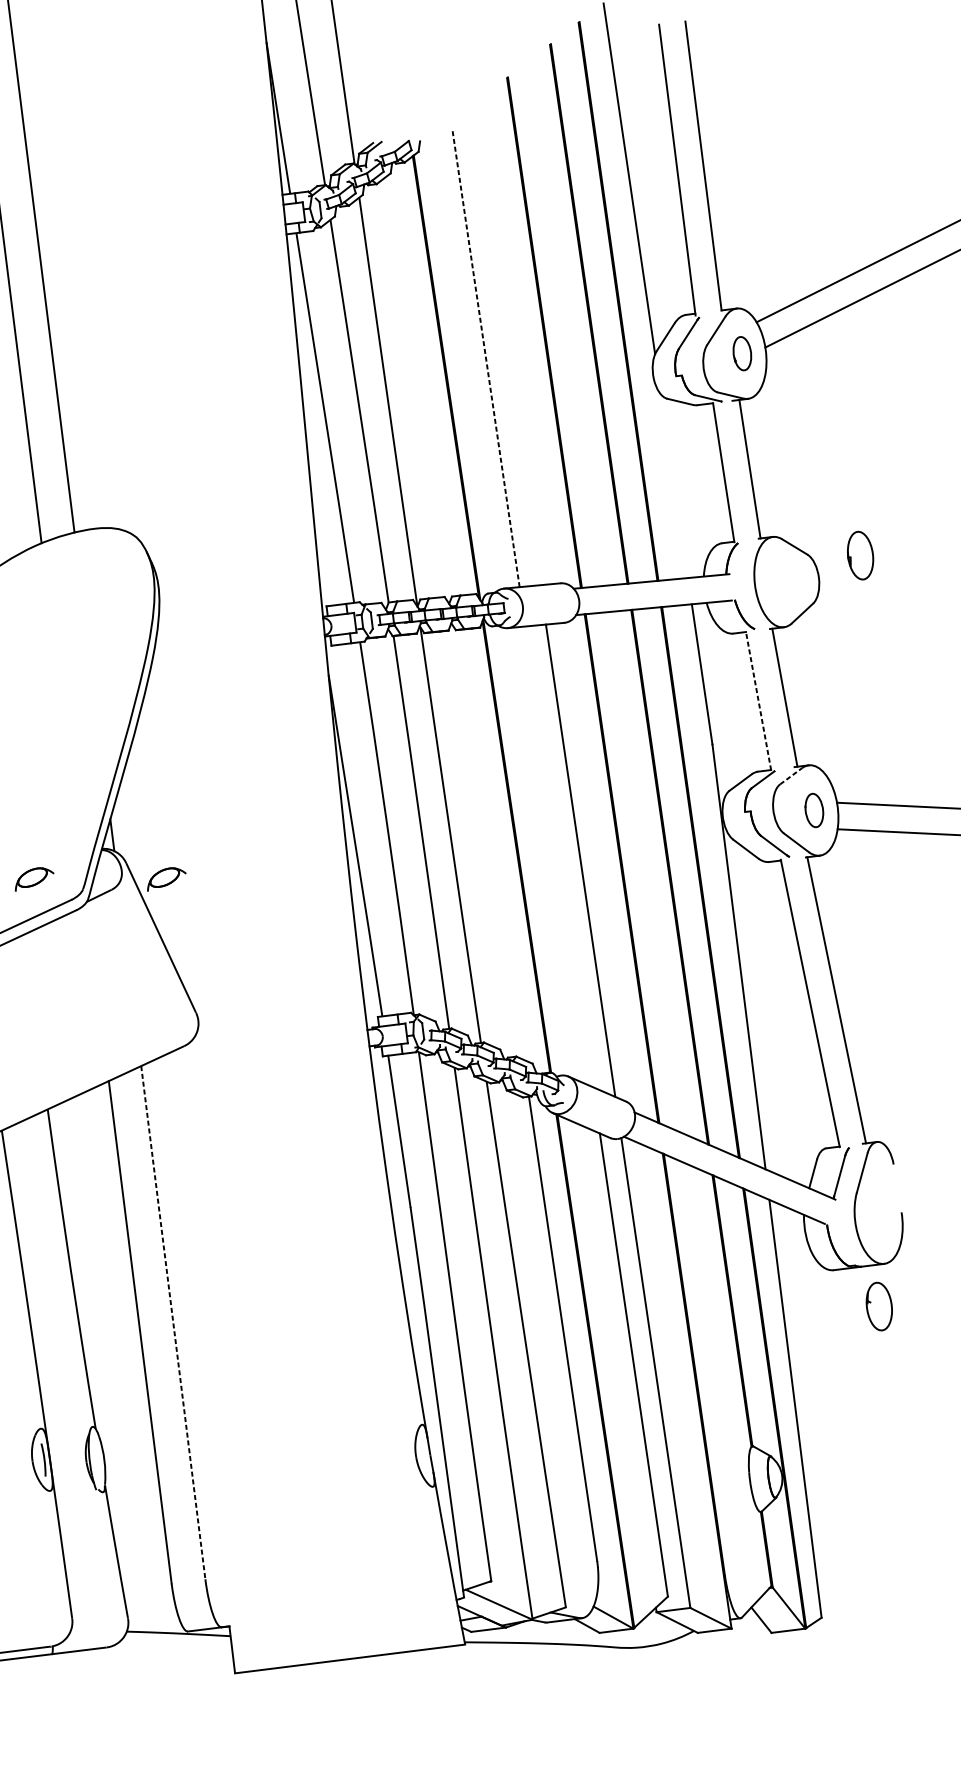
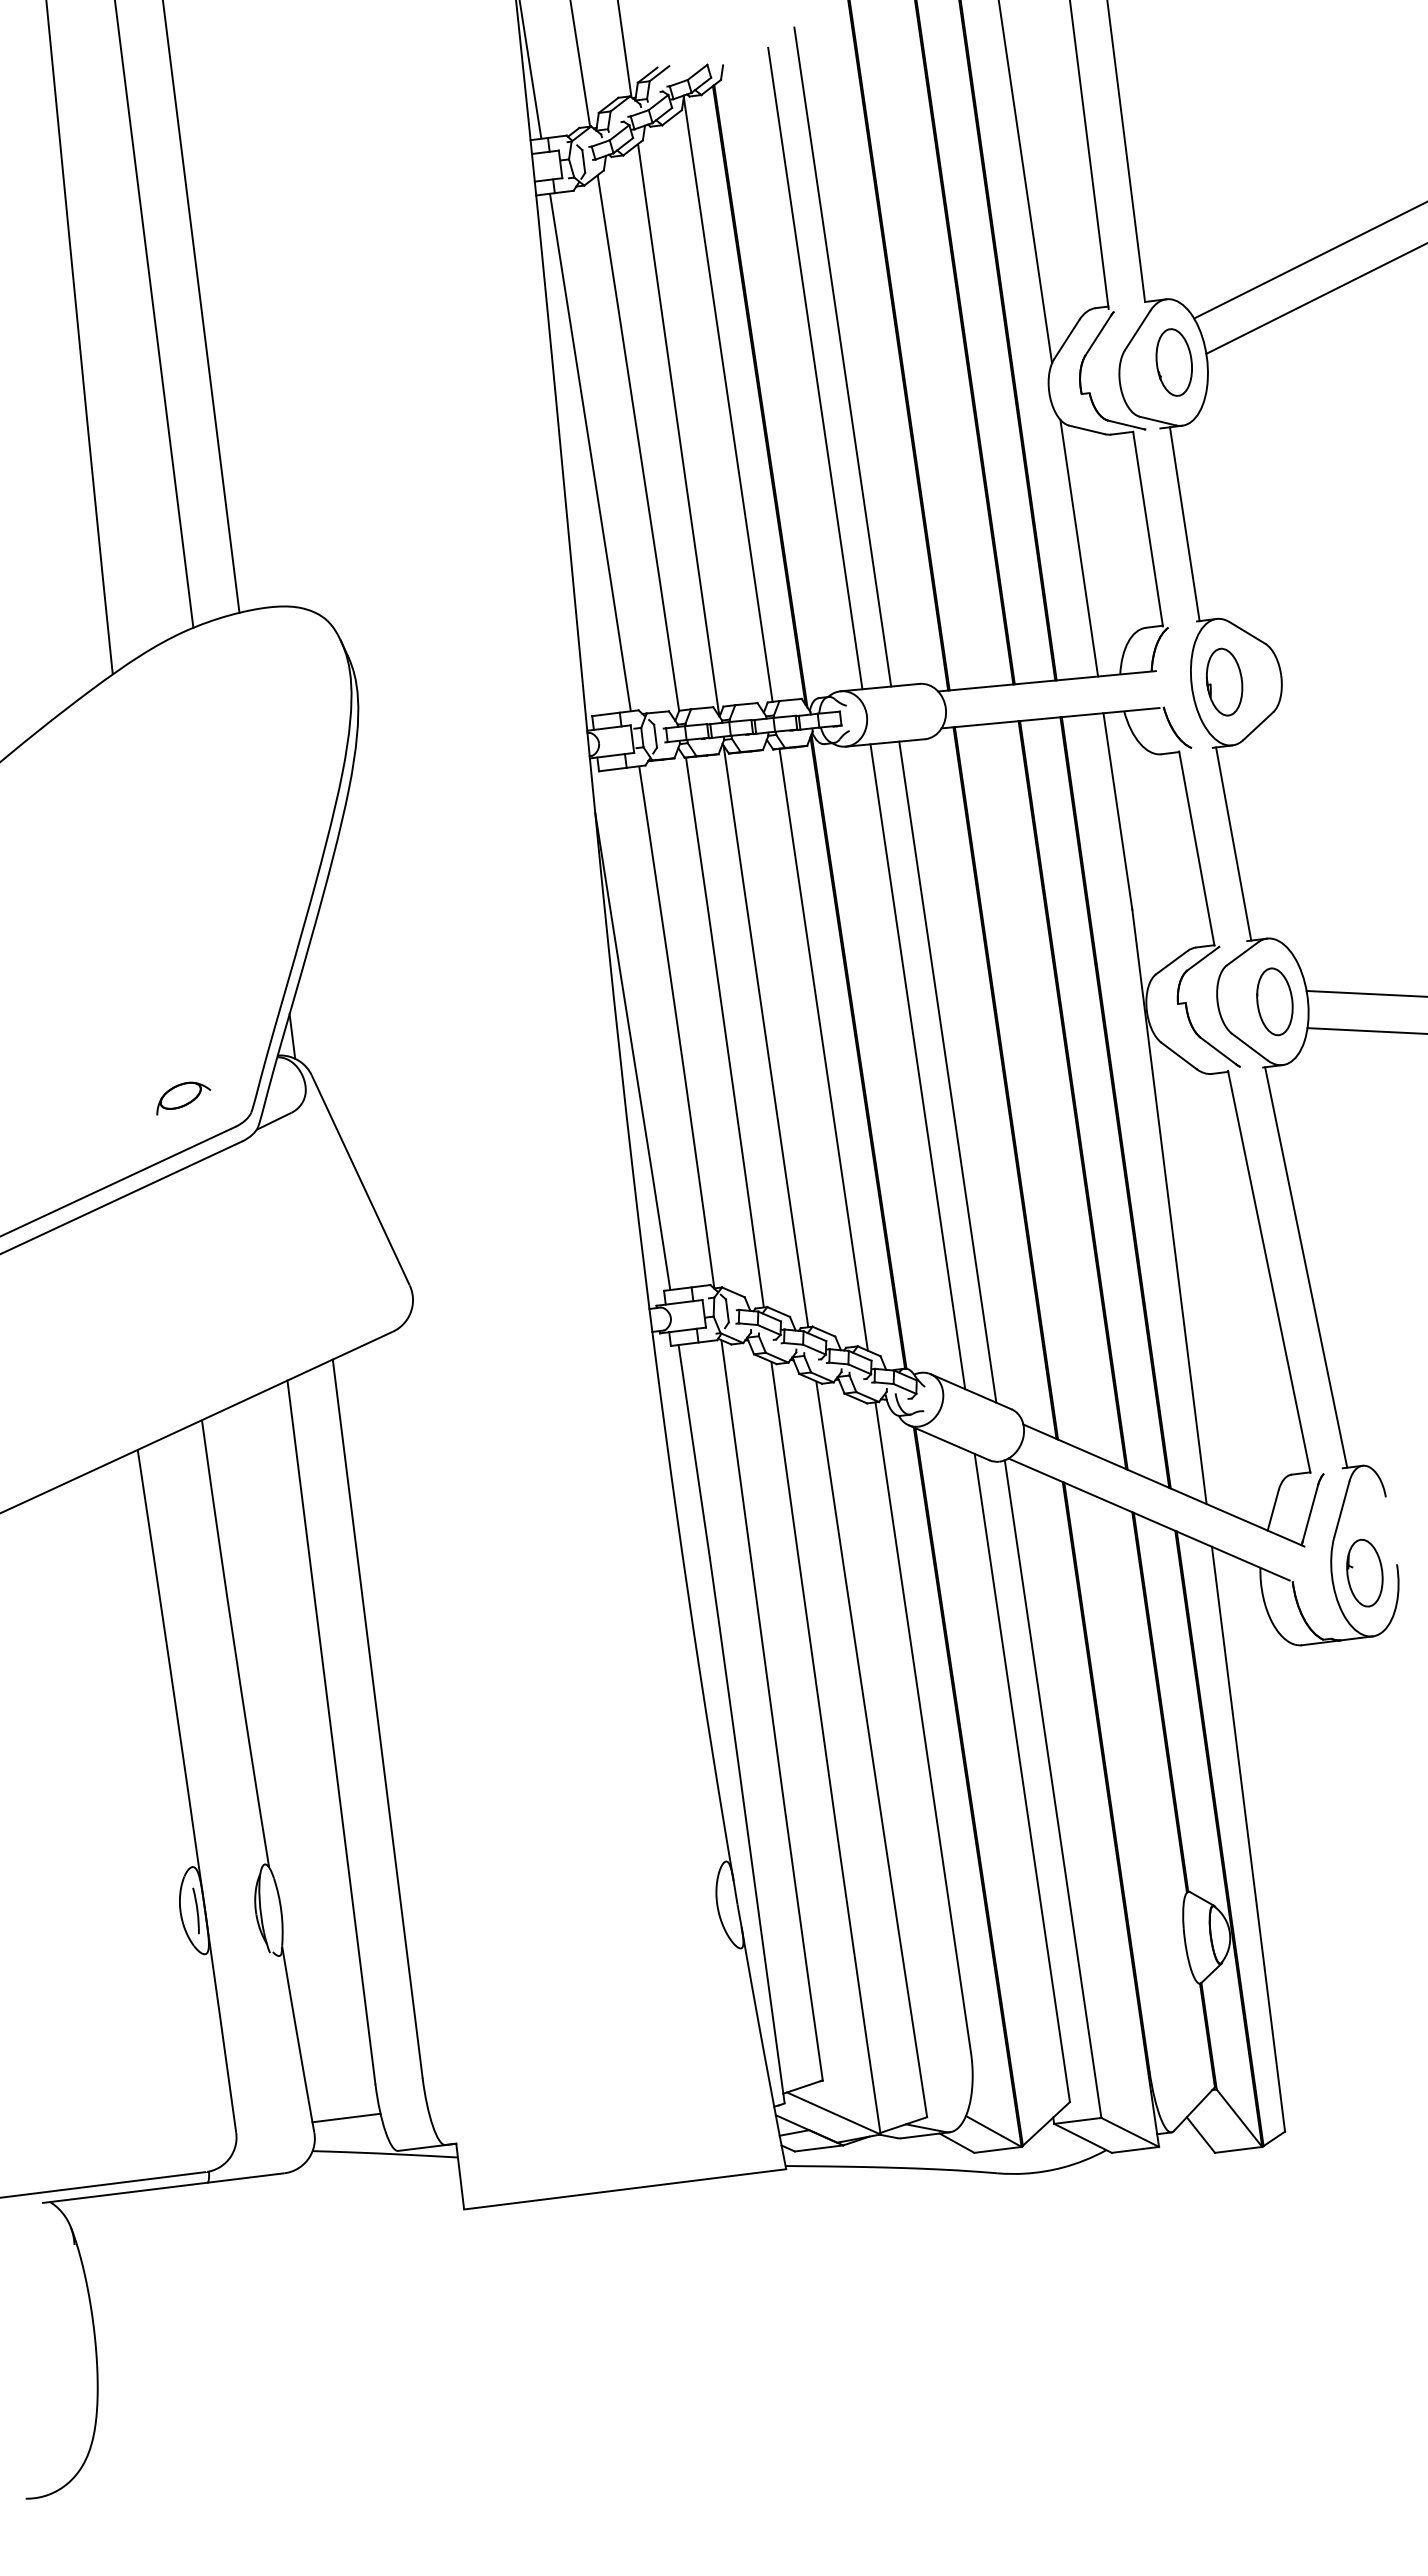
line: (505, 349) -> (842, 356), added
part: (741, 353) -> (1173, 362), size x1.43
line: (486, 357) -> (815, 368), dashed -> solid
line: (423, 380) -> (727, 399), added
line: (674, 485) -> (1079, 547), added
part: (860, 555) -> (1224, 681), moved
line: (758, 700) -> (1196, 848), dashed -> solid
line: (791, 775) -> (1242, 953), dashed -> solid
part: (814, 810) -> (1274, 1001), size x1.43
line: (491, 844) -> (823, 1049), added
line: (558, 856) -> (917, 1066), added
part: (166, 879) -> (368, 1098), removed
part: (879, 1306) -> (1364, 1572), moved
line: (173, 1322) -> (377, 1718), dashed -> solid
line: (151, 1607) -> (346, 2117), added

